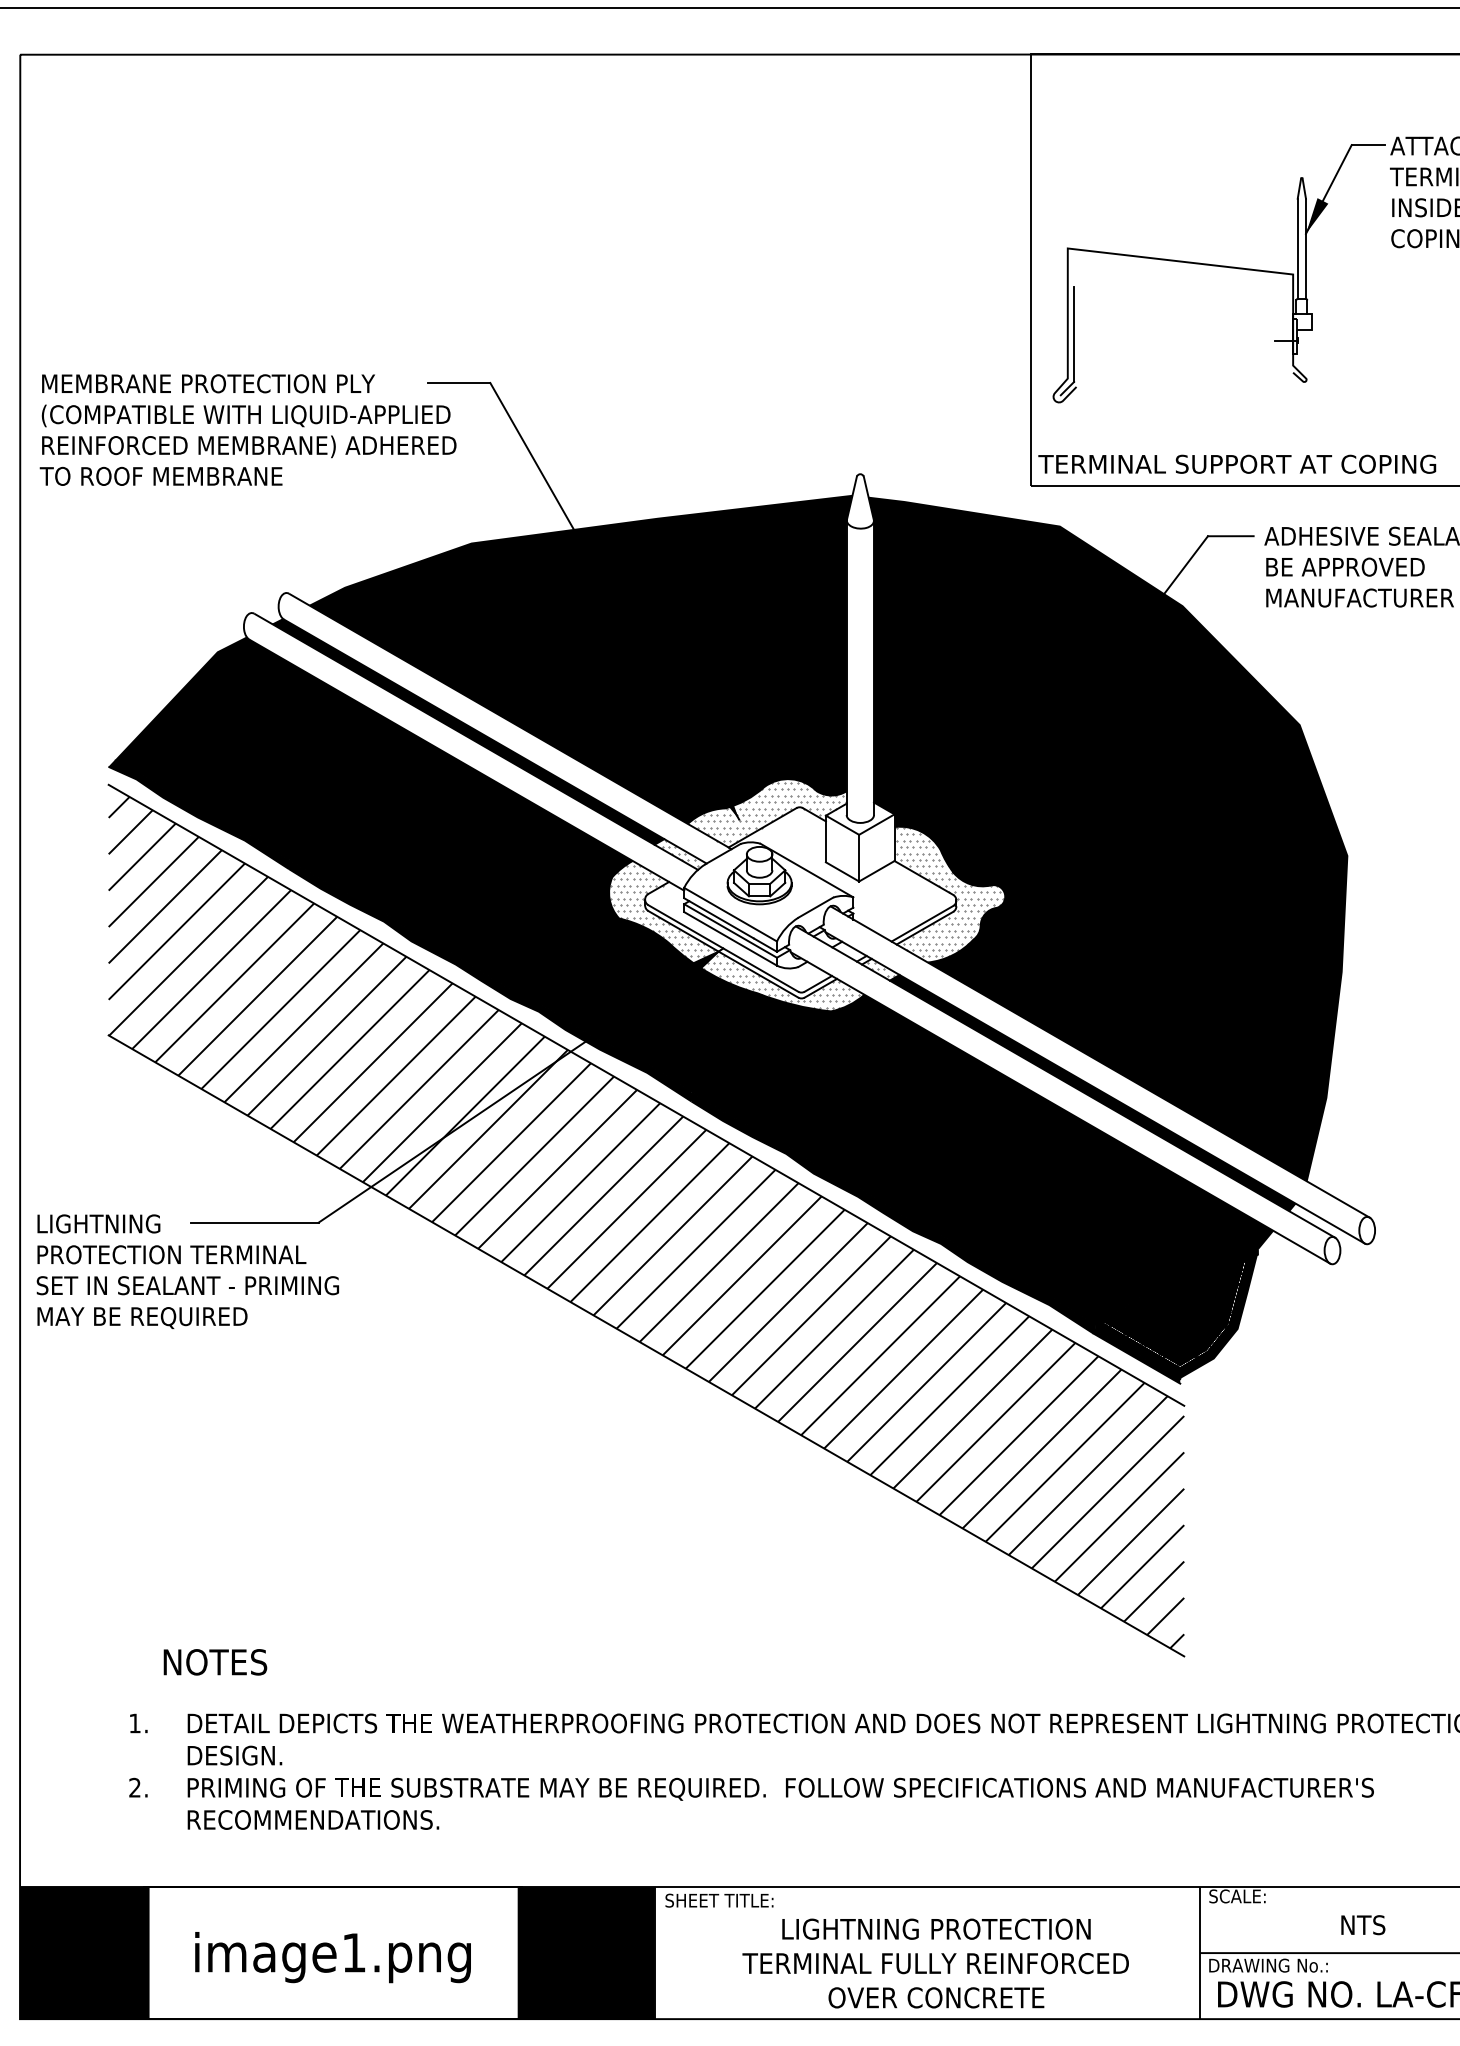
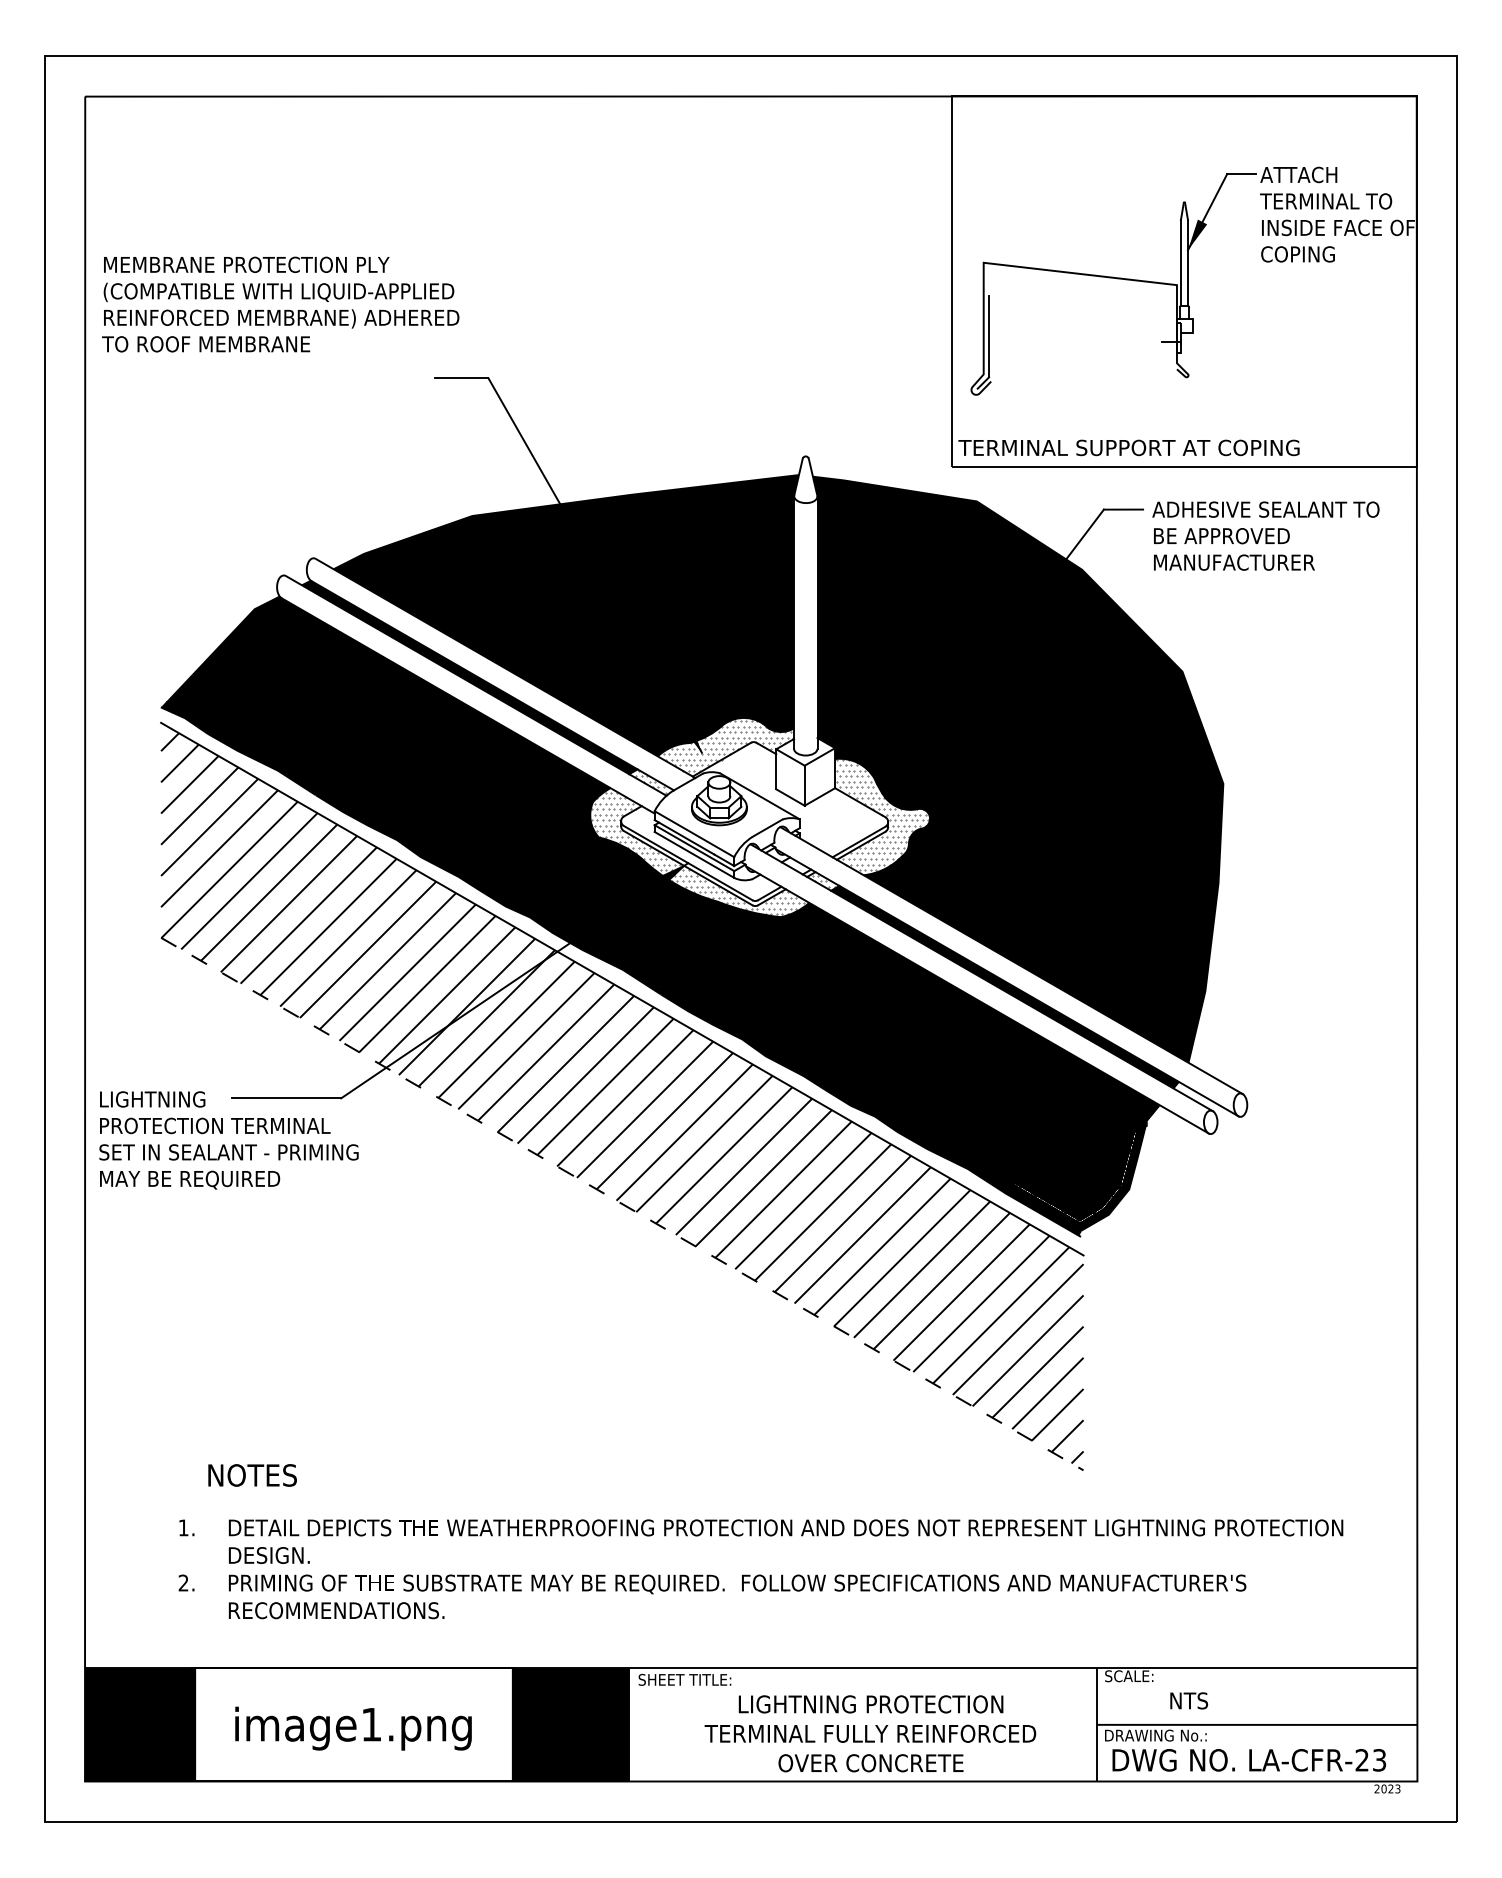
text: (247, 430) -> (280, 304), moved
line: (646, 1346) -> (622, 1204), solid -> dashed
text: (1363, 1924) -> (1189, 1700), moved

